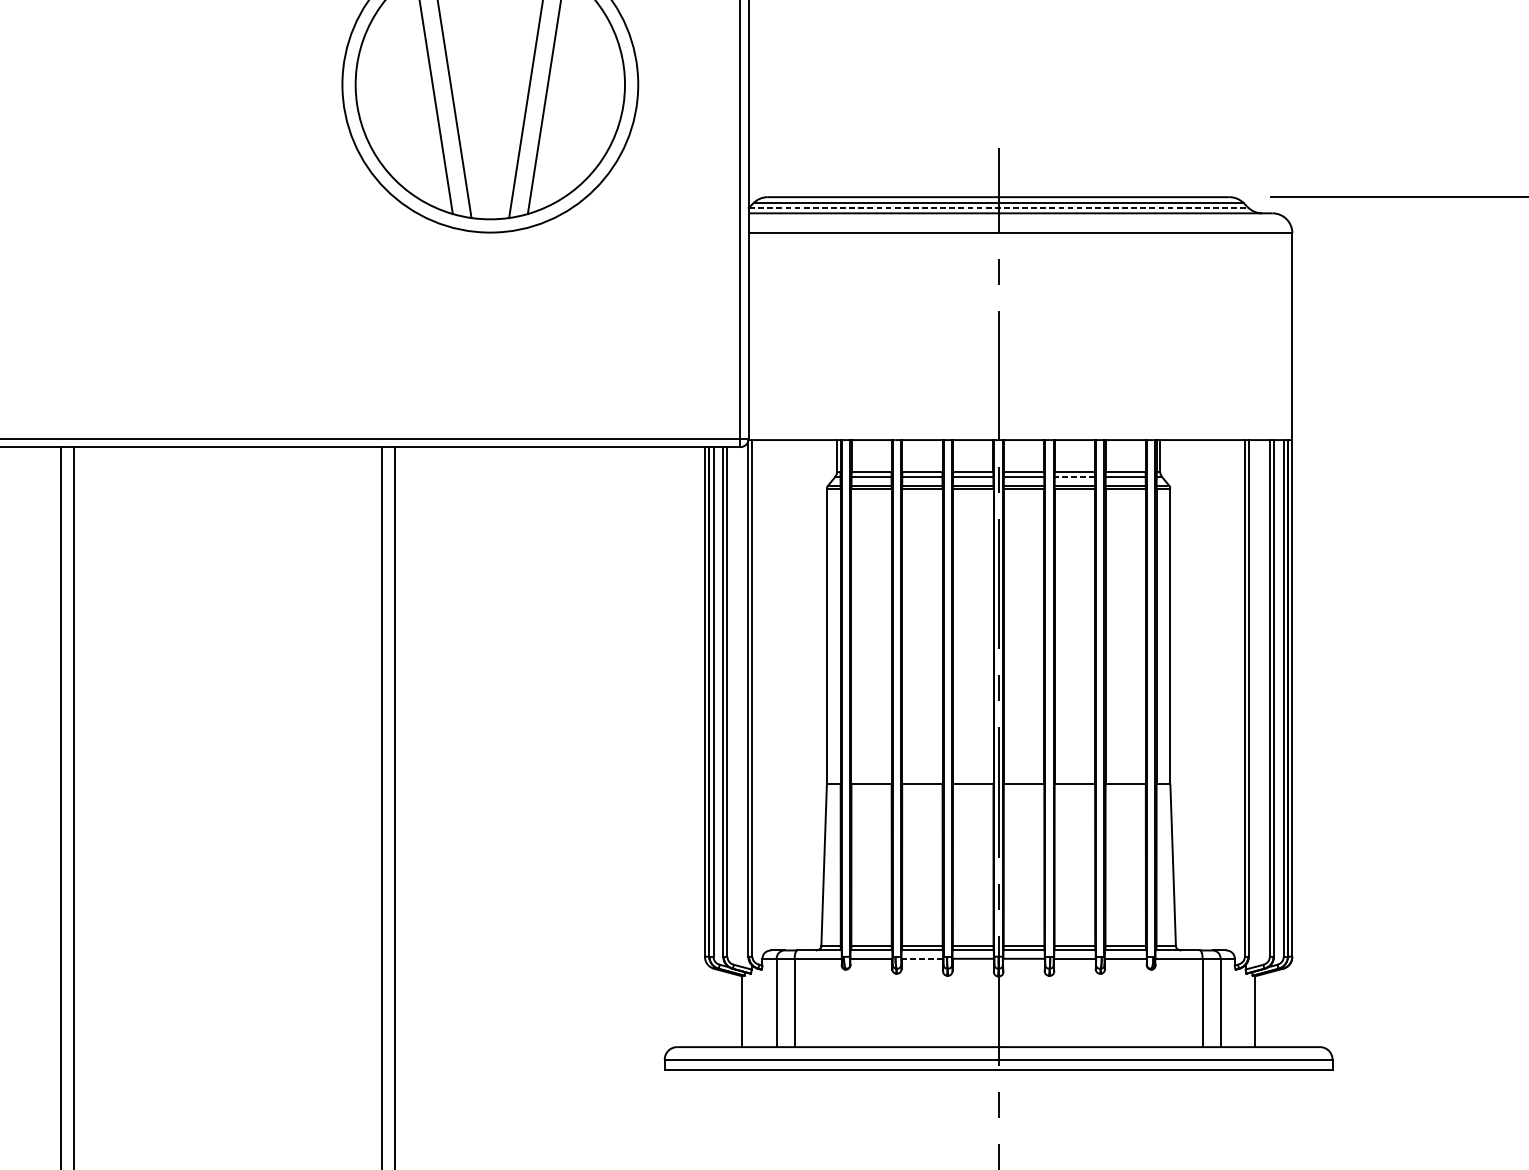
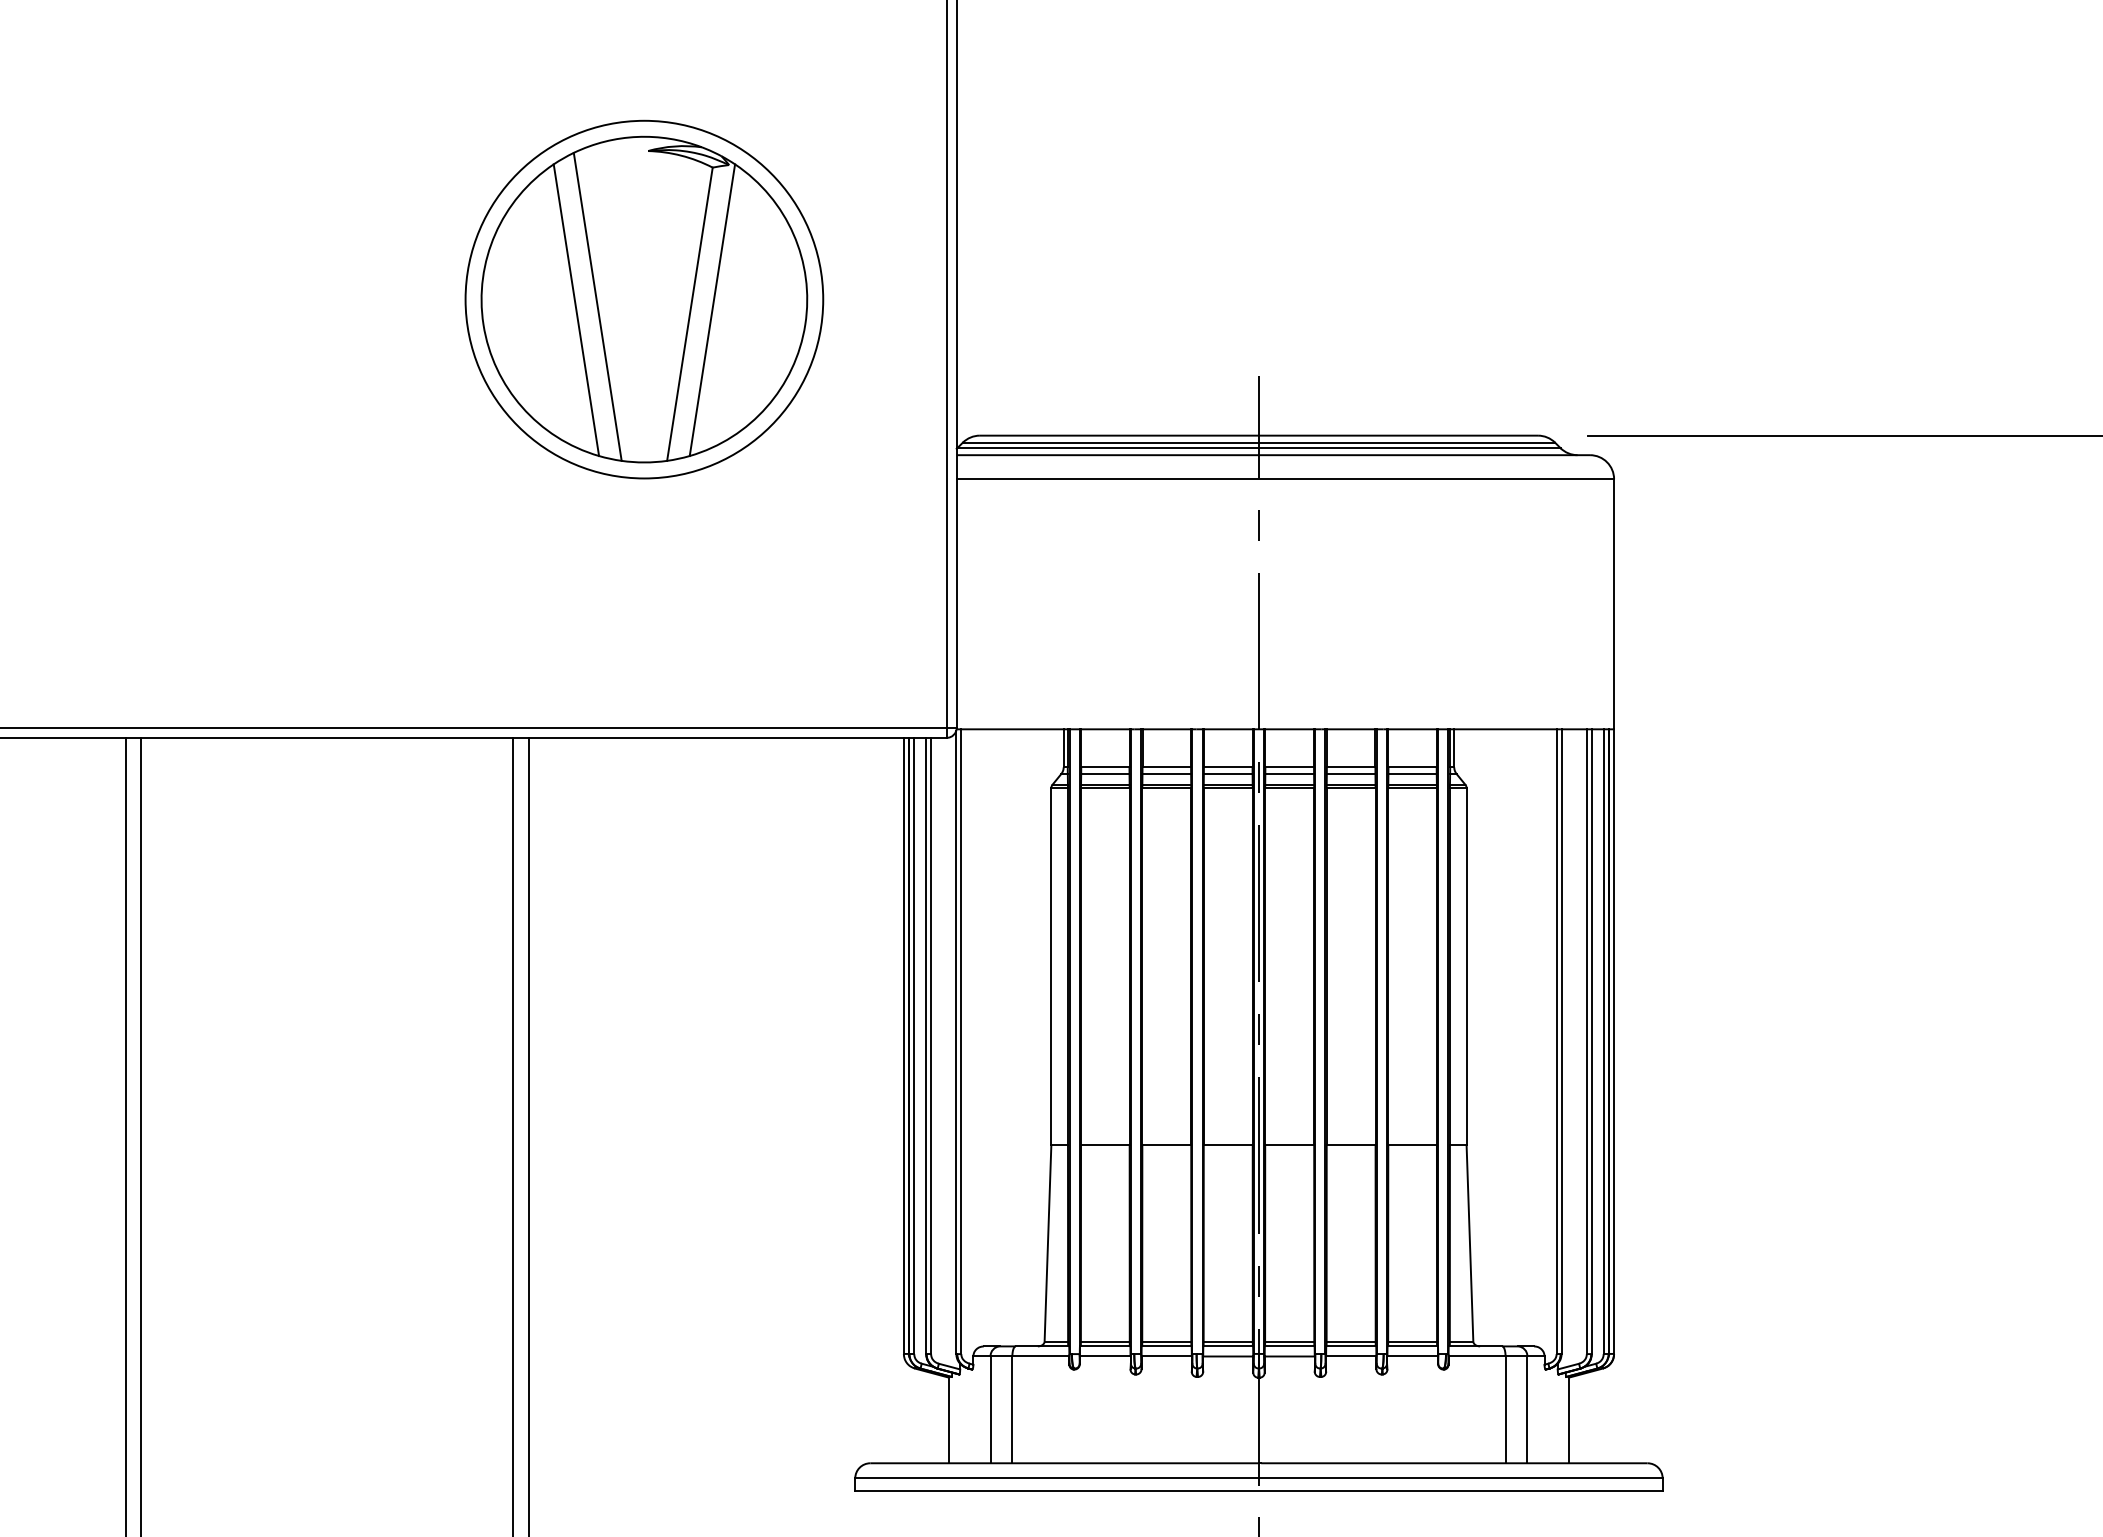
line: (998, 207) -> (1258, 448), dashed -> solid
line: (1074, 477) -> (1350, 774), dashed -> solid
line: (922, 958) -> (1166, 1356), dashed -> solid

